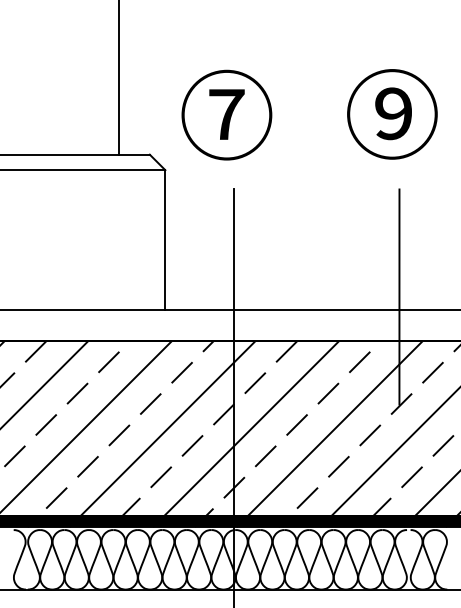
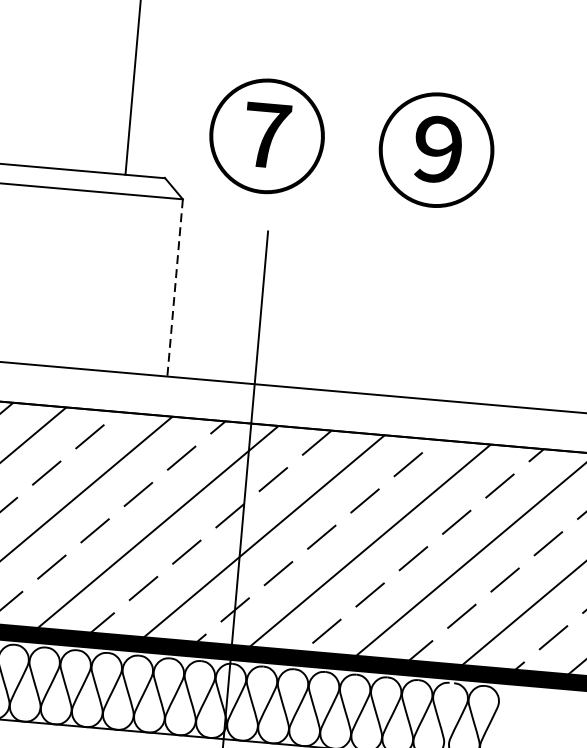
text: (392, 114) -> (436, 150), moved
line: (165, 240) -> (175, 288), solid -> dashed
line: (399, 296) -> (465, 385), removed

